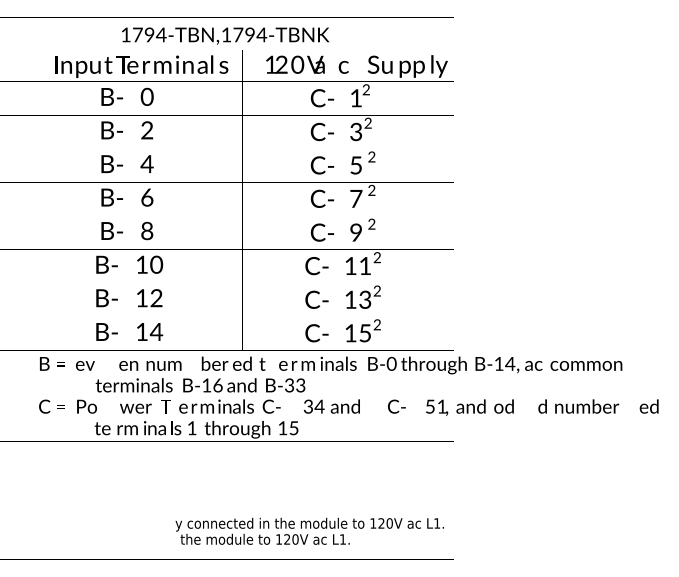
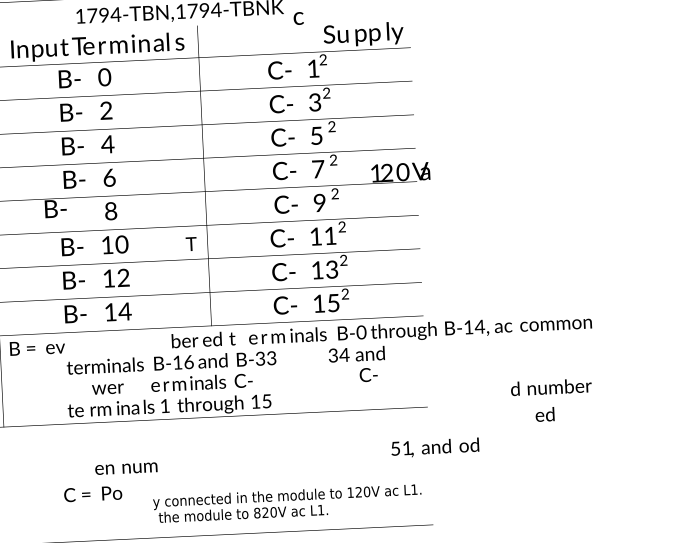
text: (295, 64) -> (400, 172), moved
text: (343, 67) -> (298, 18), moved
text: (111, 230) -> (55, 208), moved
text: (150, 365) -> (126, 468), moved
text: (67, 406) -> (92, 493), moved
text: (165, 406) -> (190, 243), moved
text: (331, 406) -> (356, 354), moved
text: (578, 406) -> (551, 387), moved
text: (648, 406) -> (544, 414), moved
text: (469, 407) -> (434, 447), moved
text: (279, 539) -> (257, 513), 120V -> 820V

